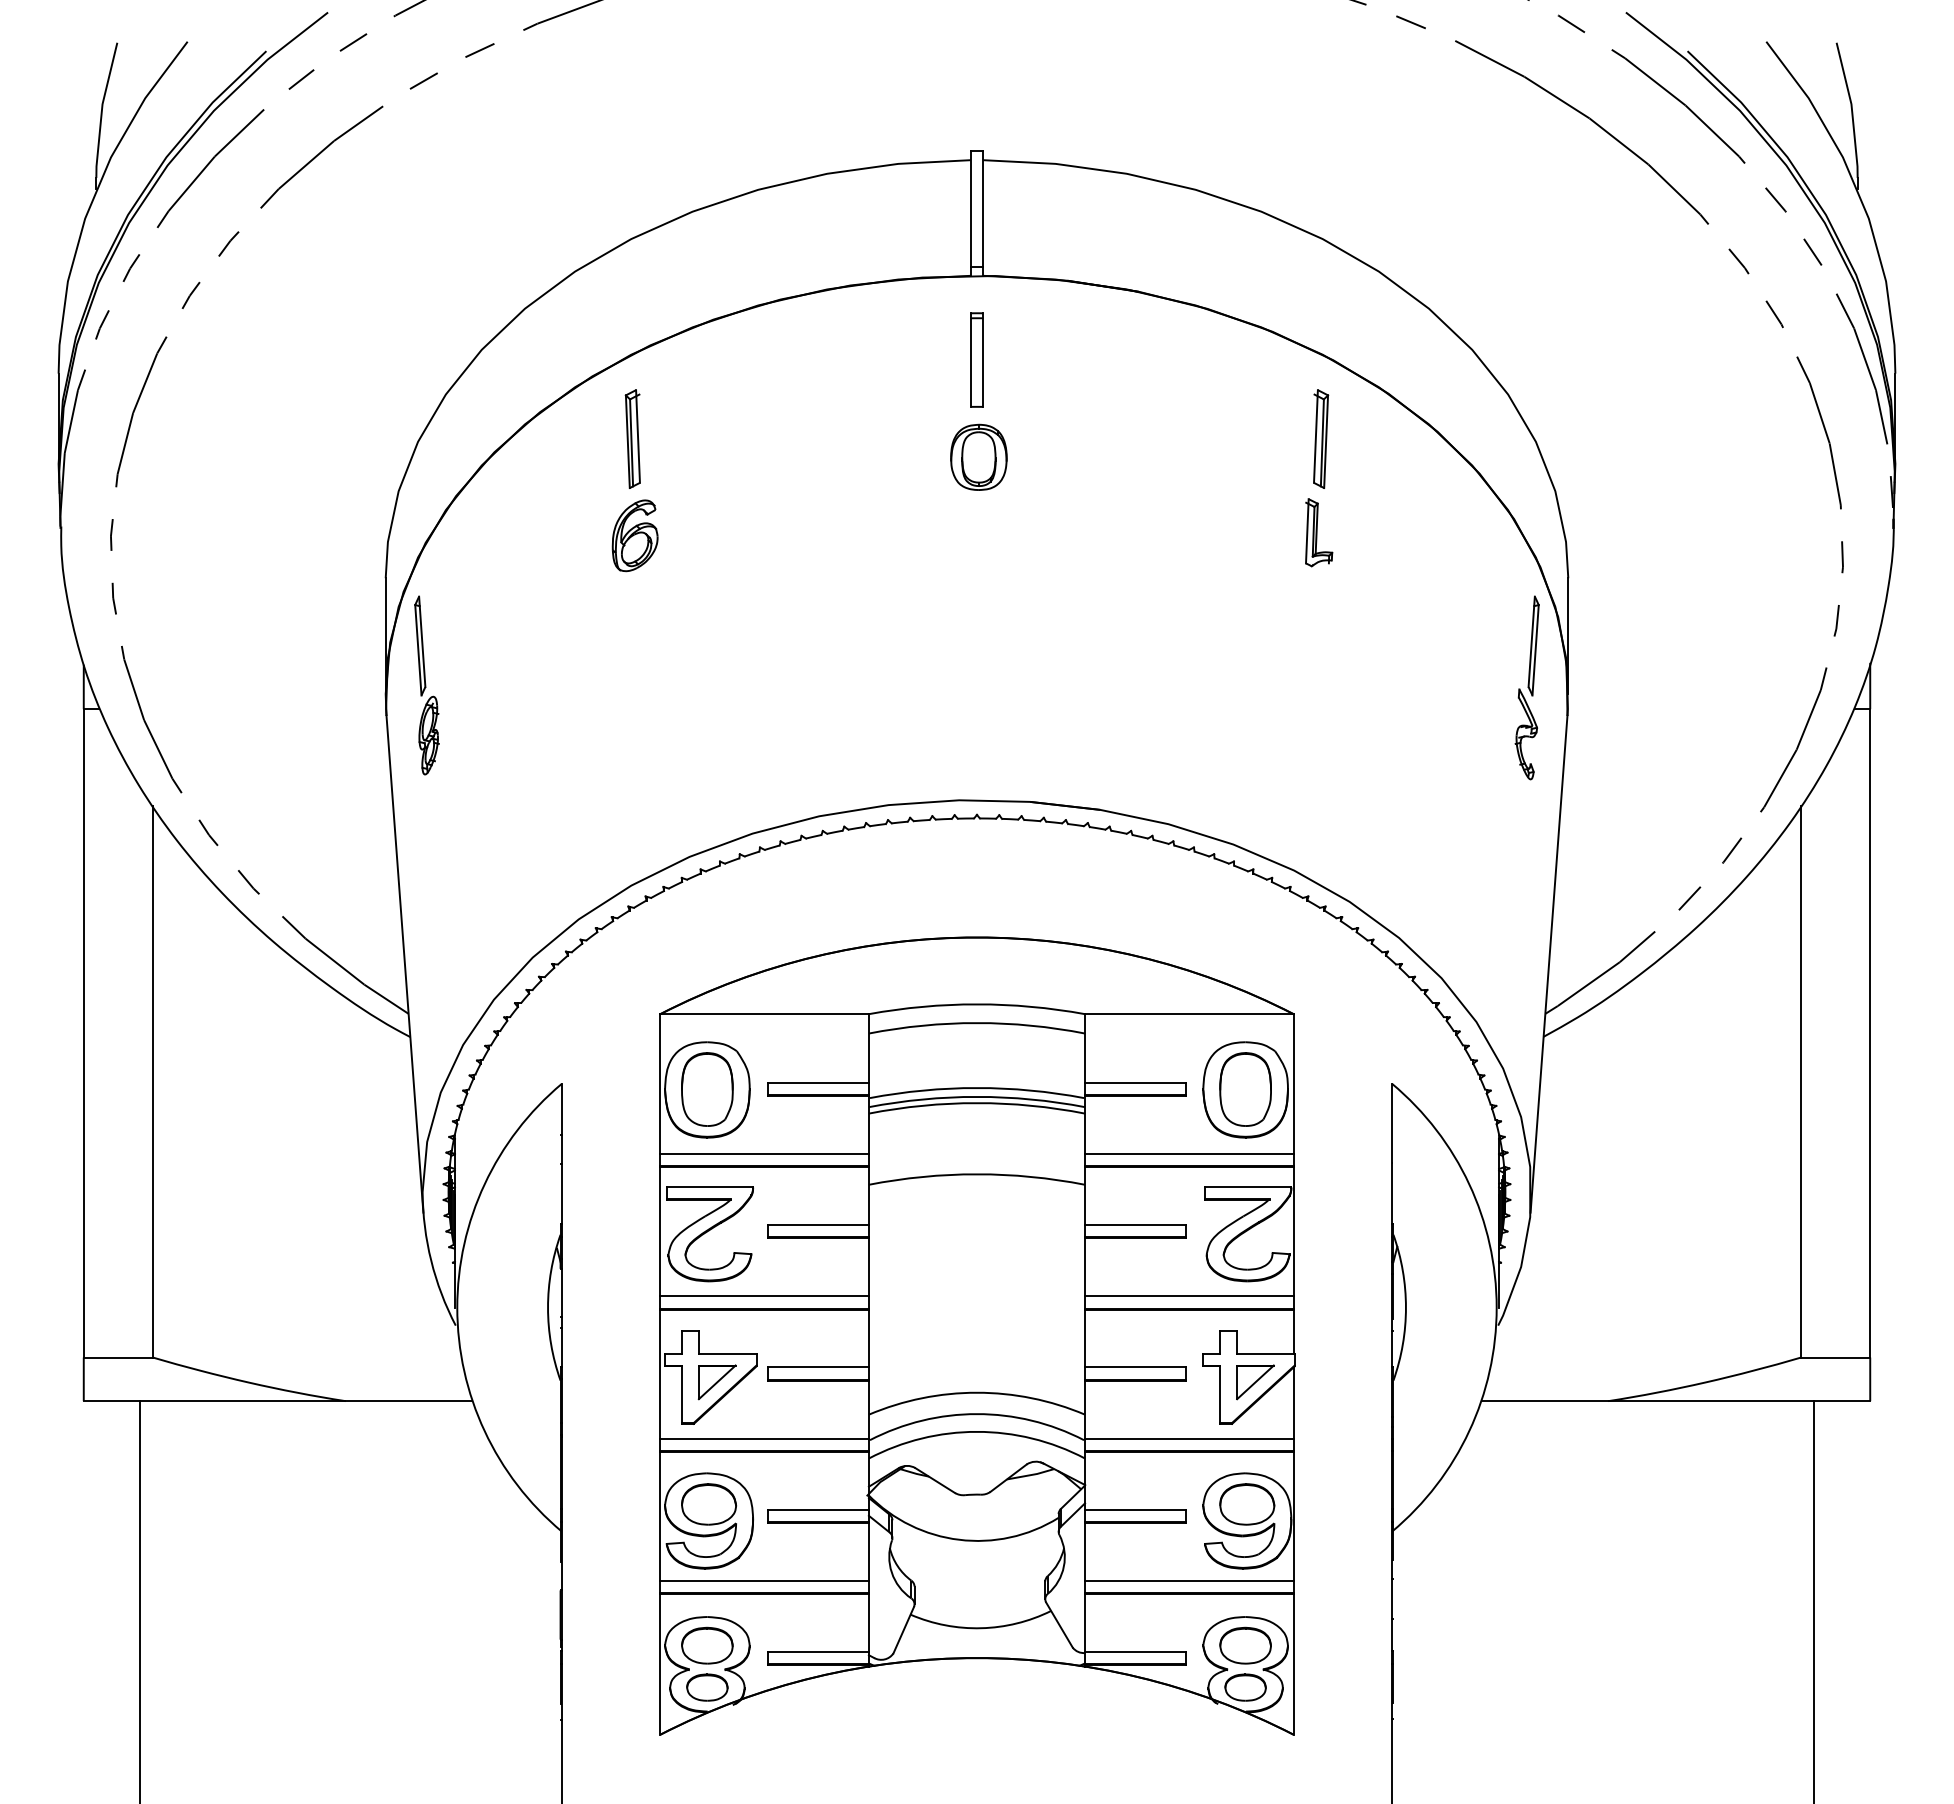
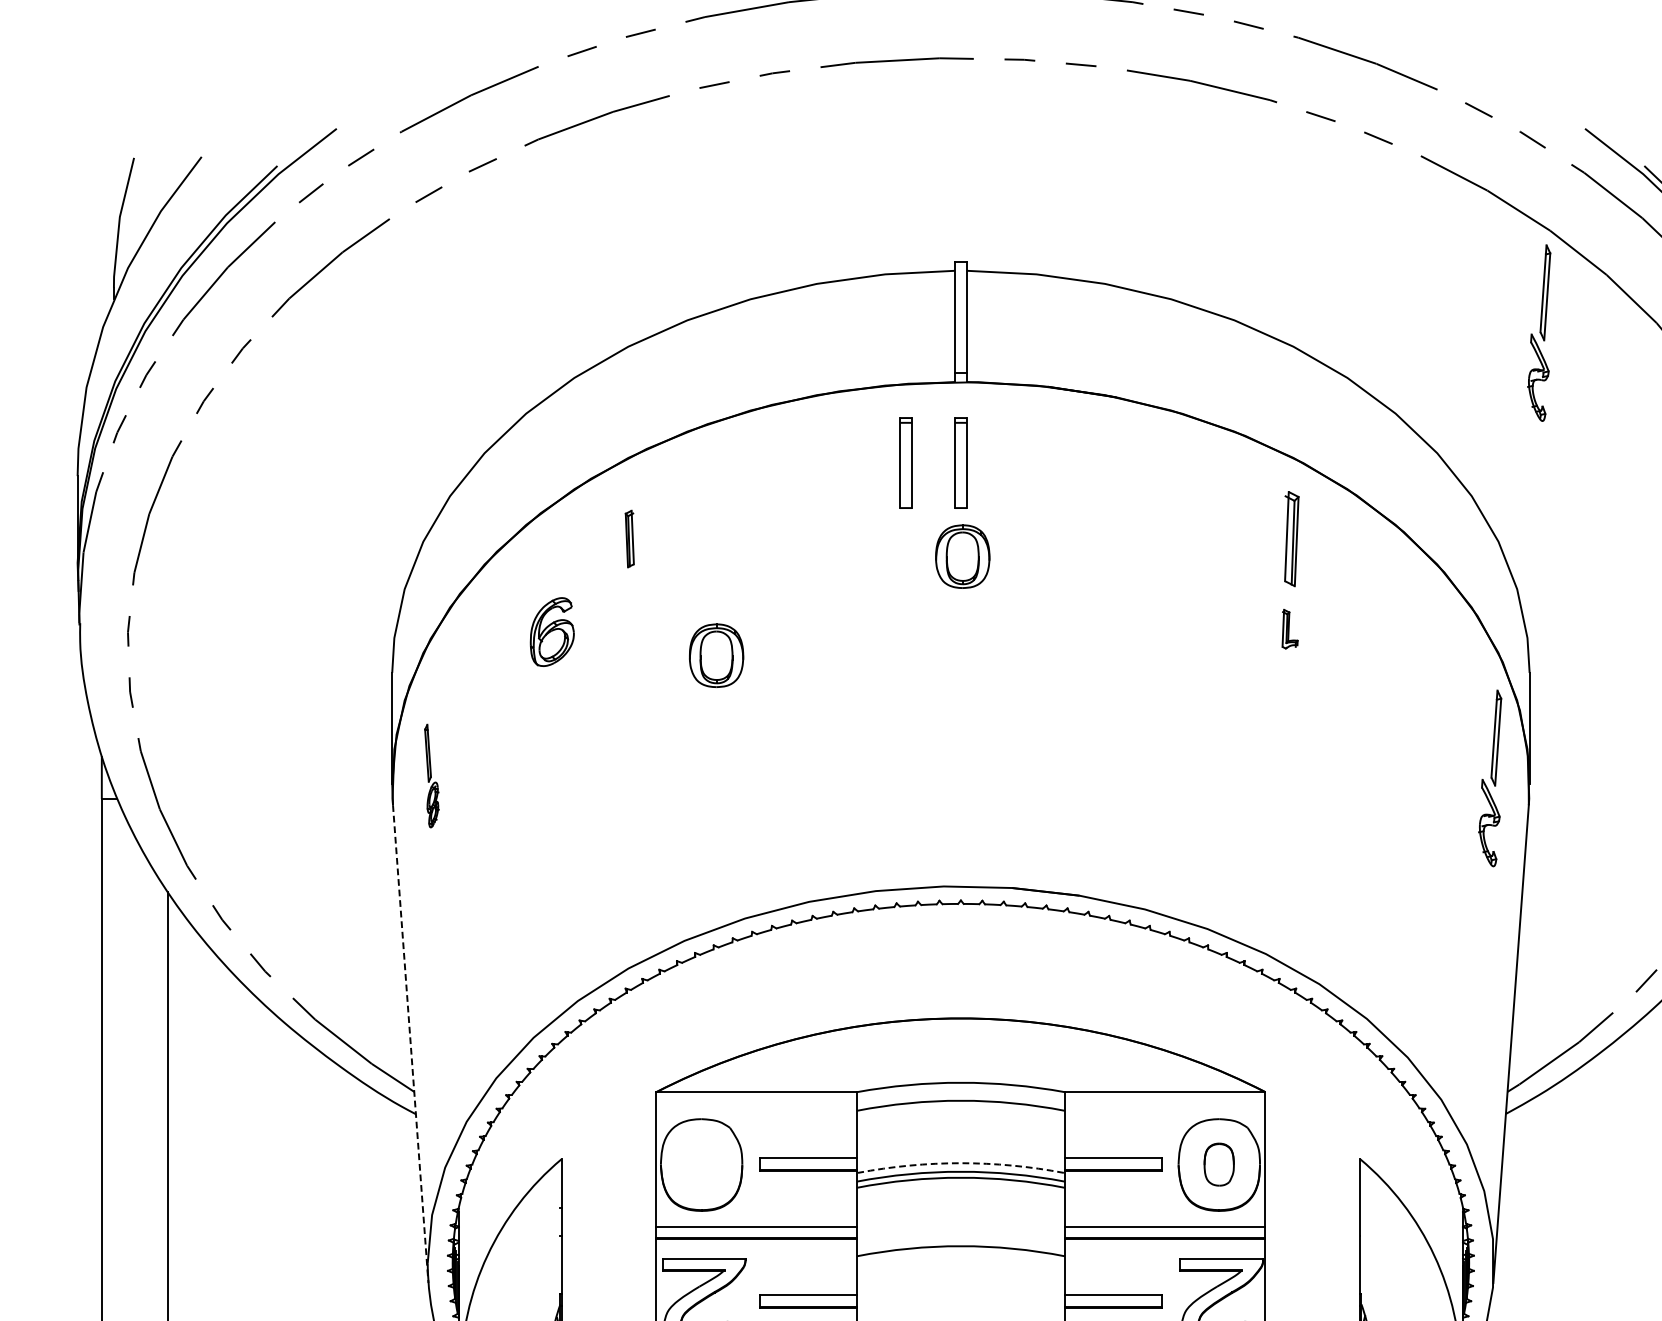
part: (1577, 224) -> (1538, 332), added
part: (919, 359) -> (905, 462), added
part: (632, 438) -> (629, 538), size x0.6
part: (1319, 532) -> (1290, 628), size x0.6
part: (634, 535) -> (551, 631), moved
part: (722, 559) -> (716, 654), added
part: (426, 685) -> (431, 776), size x0.6
line: (404, 964) -> (410, 1044), solid -> dashed
arc: (977, 1088) -> (961, 1163), solid -> dashed
part: (707, 1089) -> (701, 1164), removed
part: (1245, 1089) -> (1219, 1164), size x0.6

